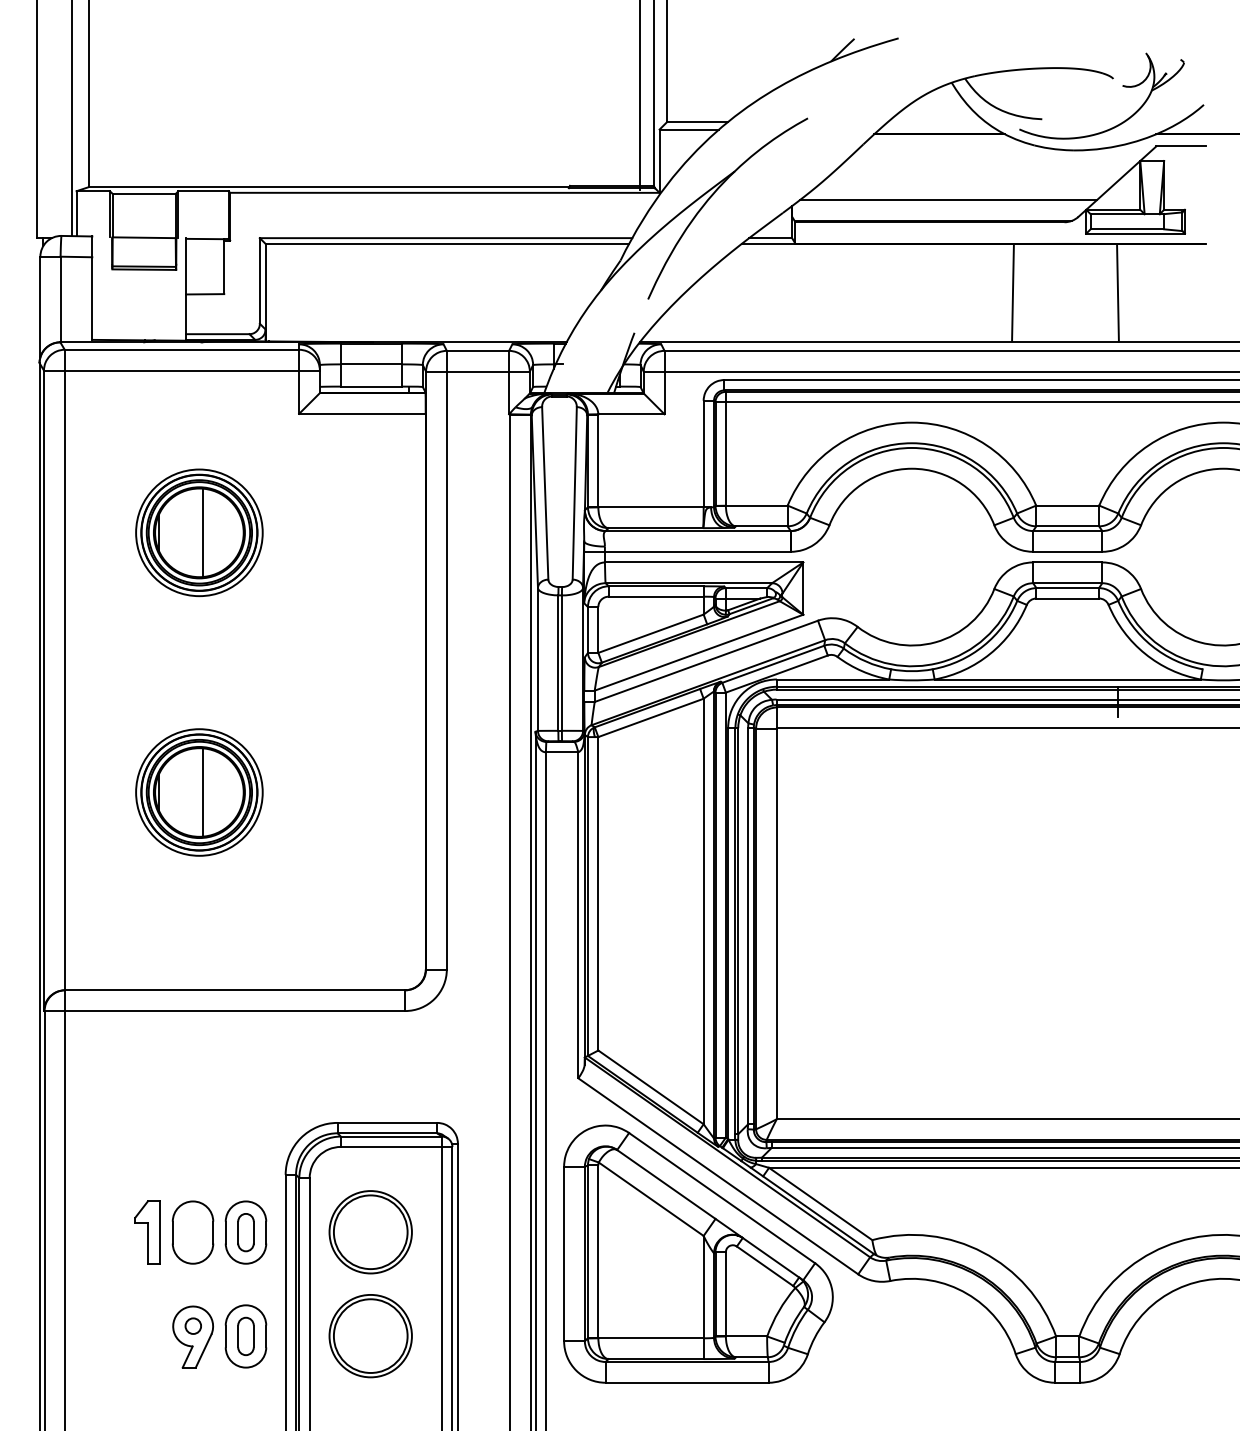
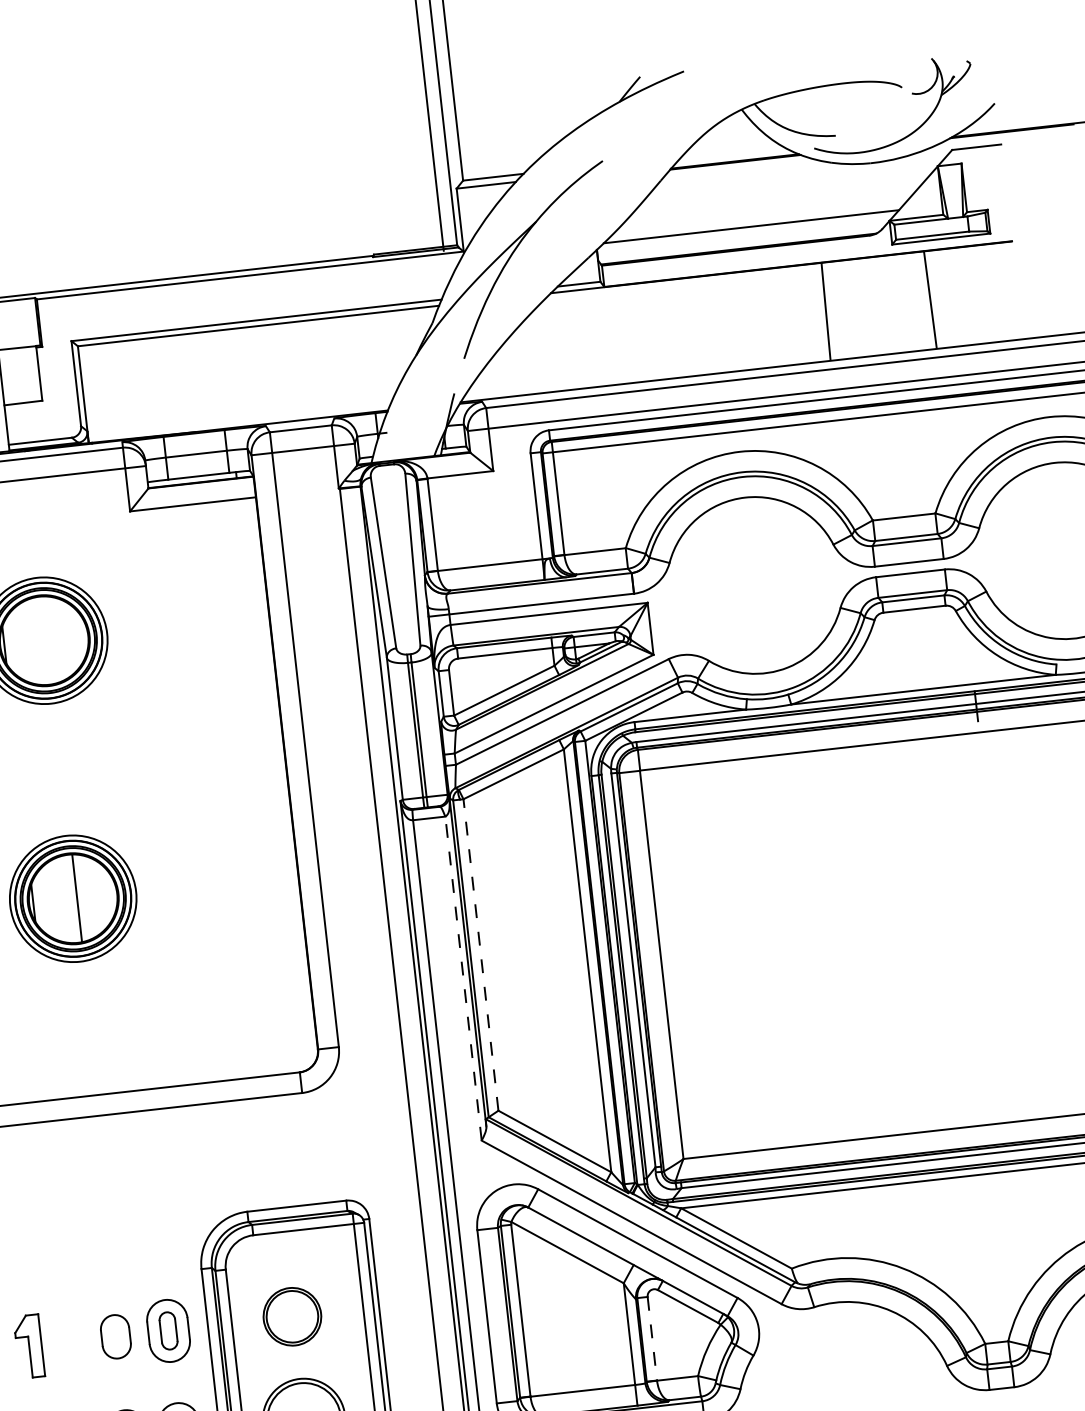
line: (203, 532) -> (48, 639), removed
line: (598, 893) -> (481, 954), solid -> dashed
line: (578, 914) -> (463, 977), solid -> dashed
part: (147, 1232) -> (28, 1346), moved
part: (192, 1232) -> (115, 1336), size x0.7
part: (370, 1232) -> (292, 1316), size x0.7
line: (725, 1294) -> (651, 1339), solid -> dashed

